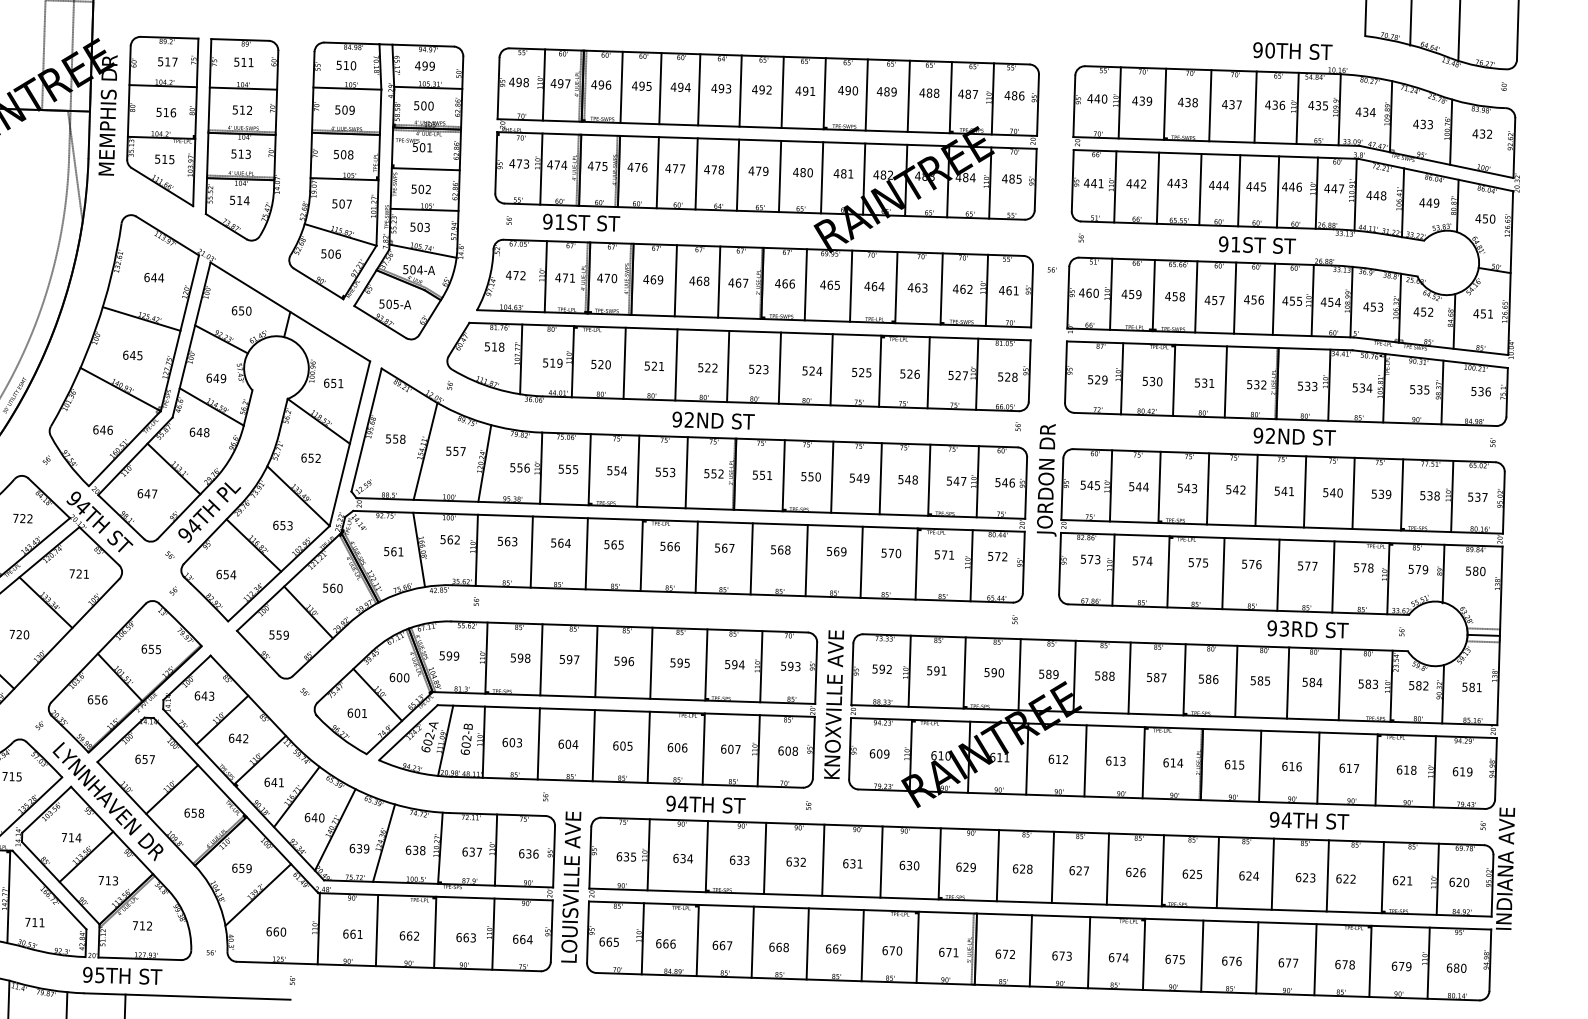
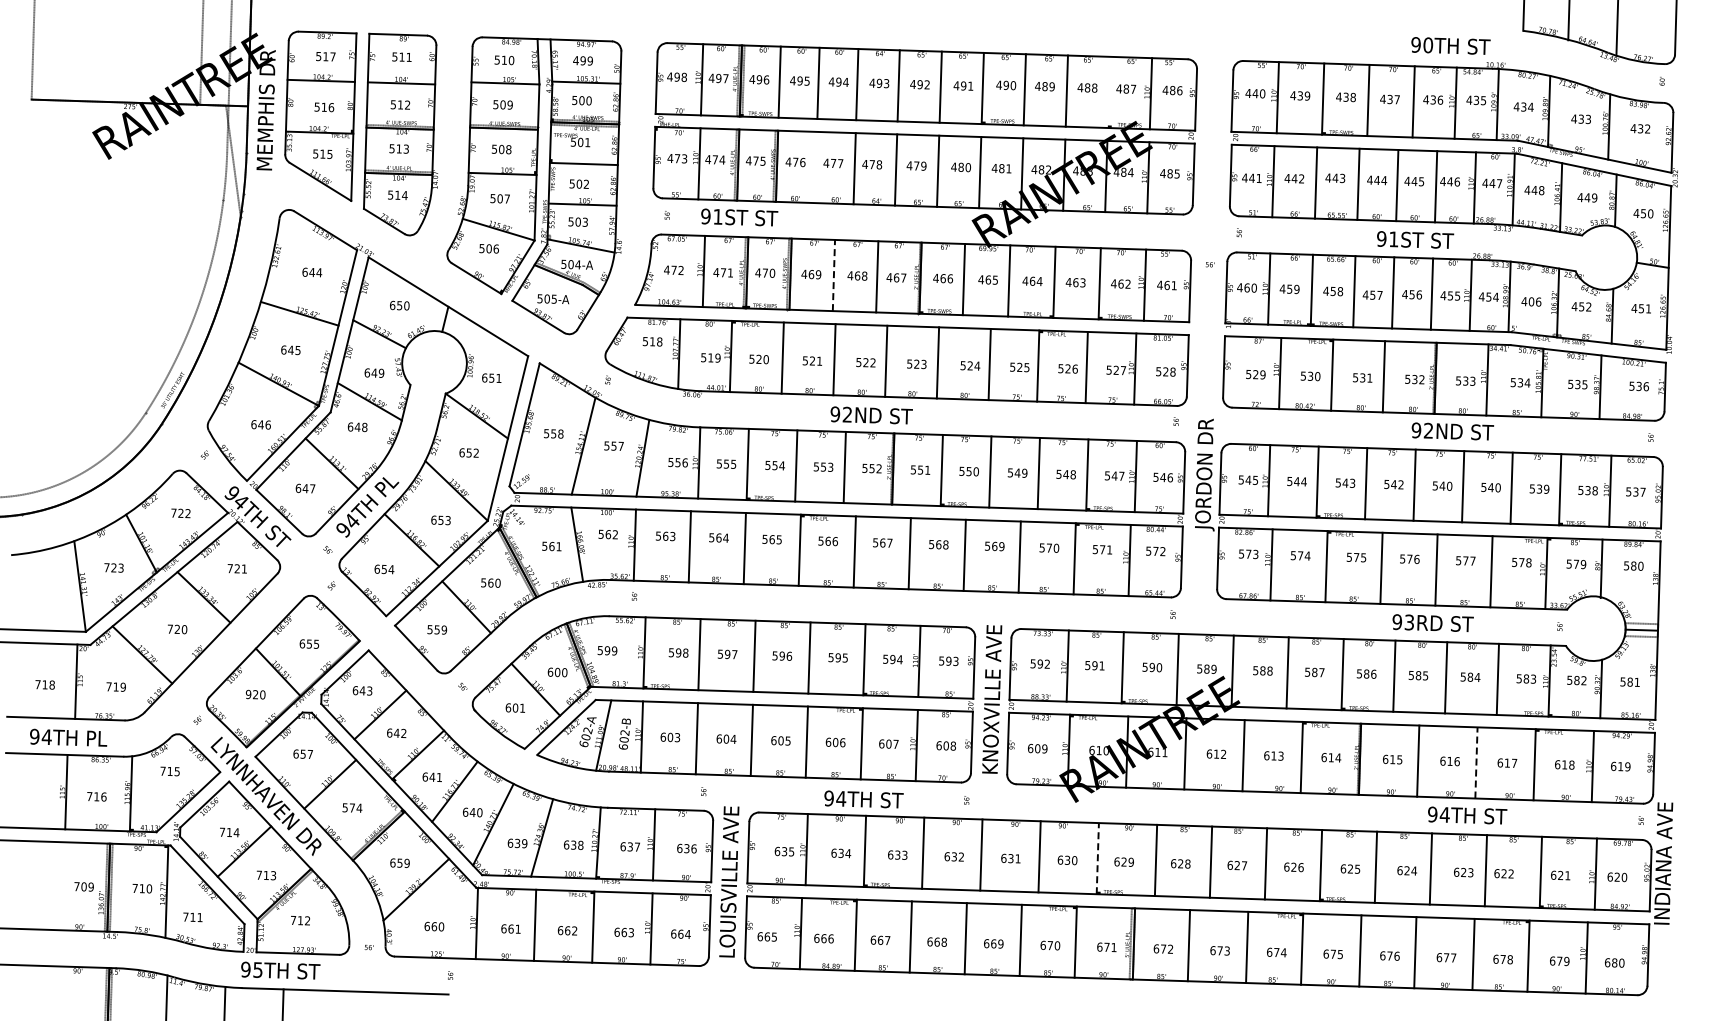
line: (950, 97) -> (1108, 92), removed
line: (657, 172) -> (815, 167), removed
line: (675, 280) -> (833, 275), solid -> dashed
text: (1376, 306) -> (1534, 301), 453 -> 406
text: (1291, 490) -> (1449, 485), 541 -> 540
text: (1307, 628) -> (1432, 622), moved
text: (97, 699) -> (255, 694), 656 -> 920
line: (1318, 767) -> (1476, 762), solid -> dashed
text: (194, 812) -> (352, 807), 658 -> 574
line: (939, 863) -> (1097, 858), solid -> dashed

